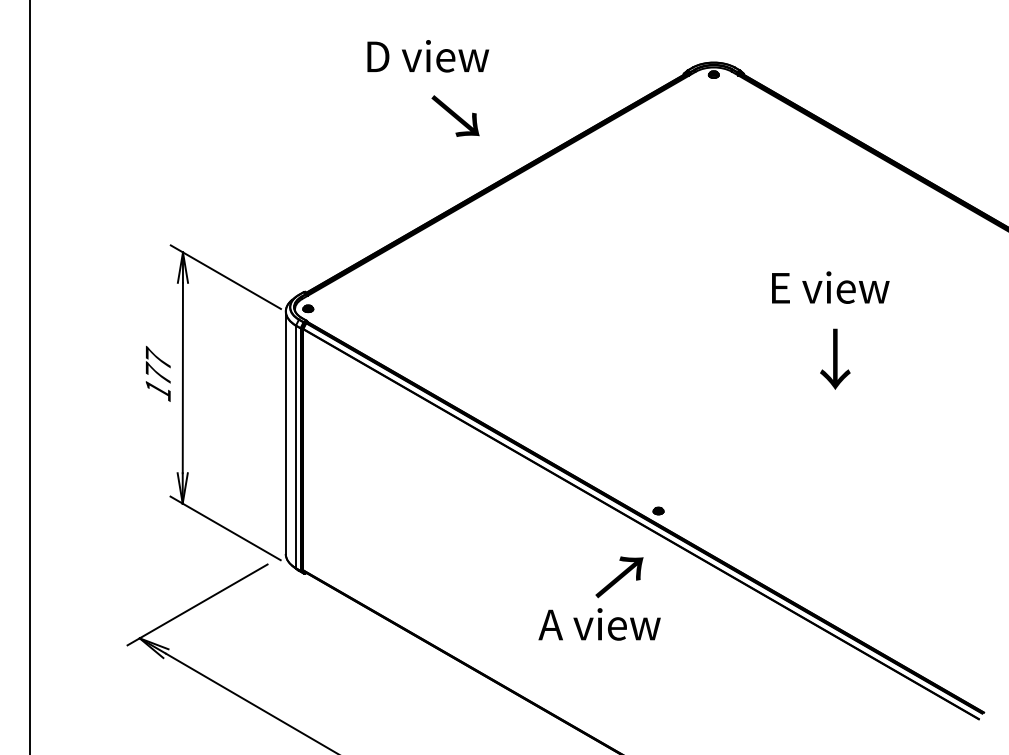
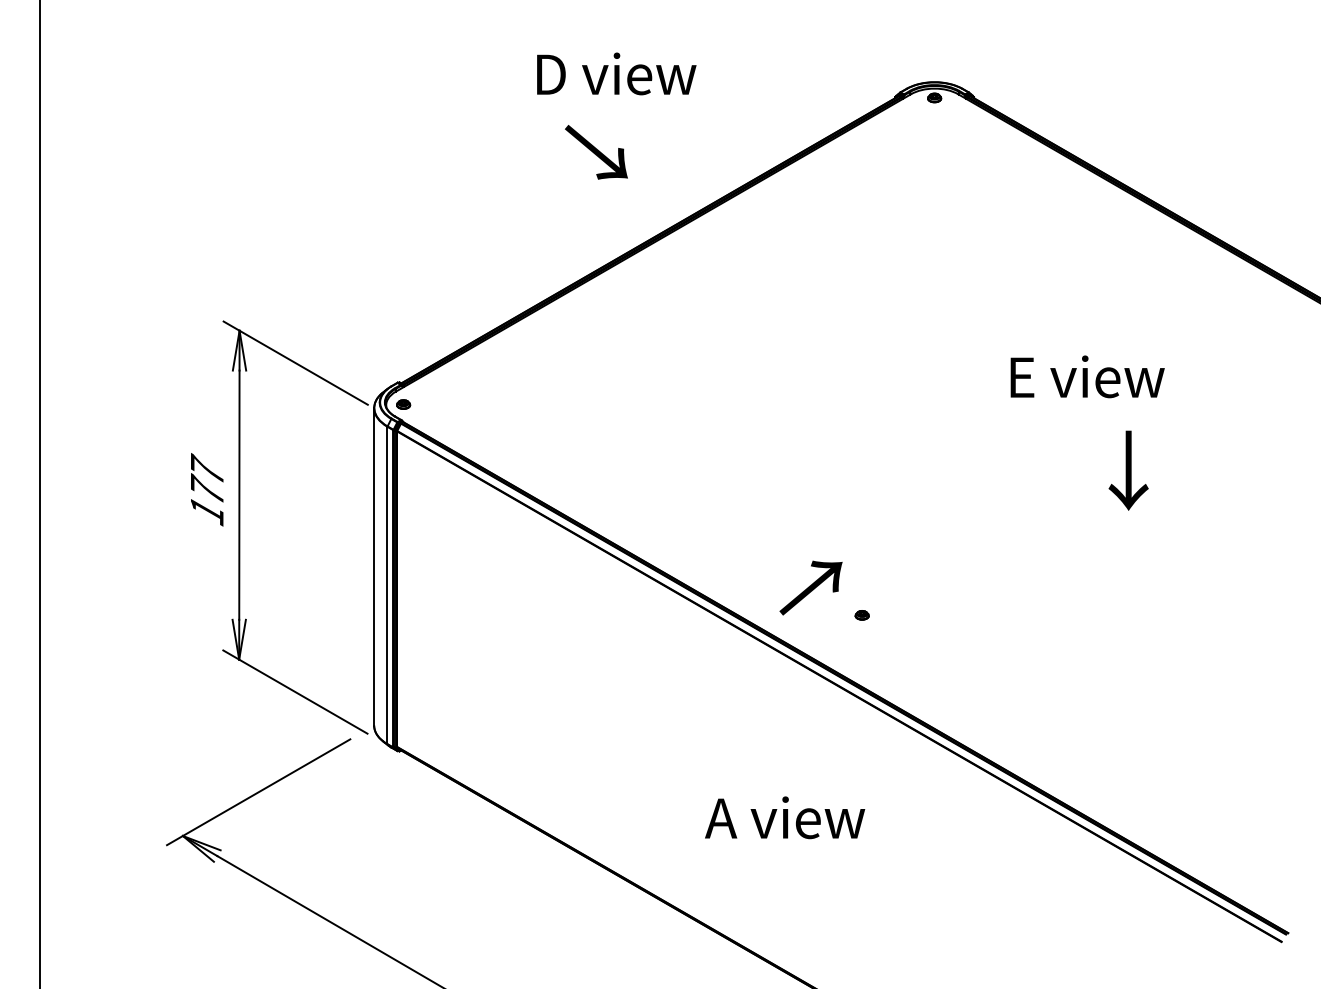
text: (428, 55) -> (616, 73), moved
text: (835, 359) -> (1128, 470), moved
part: (658, 511) -> (861, 615), moved
text: (619, 576) -> (810, 587), moved

